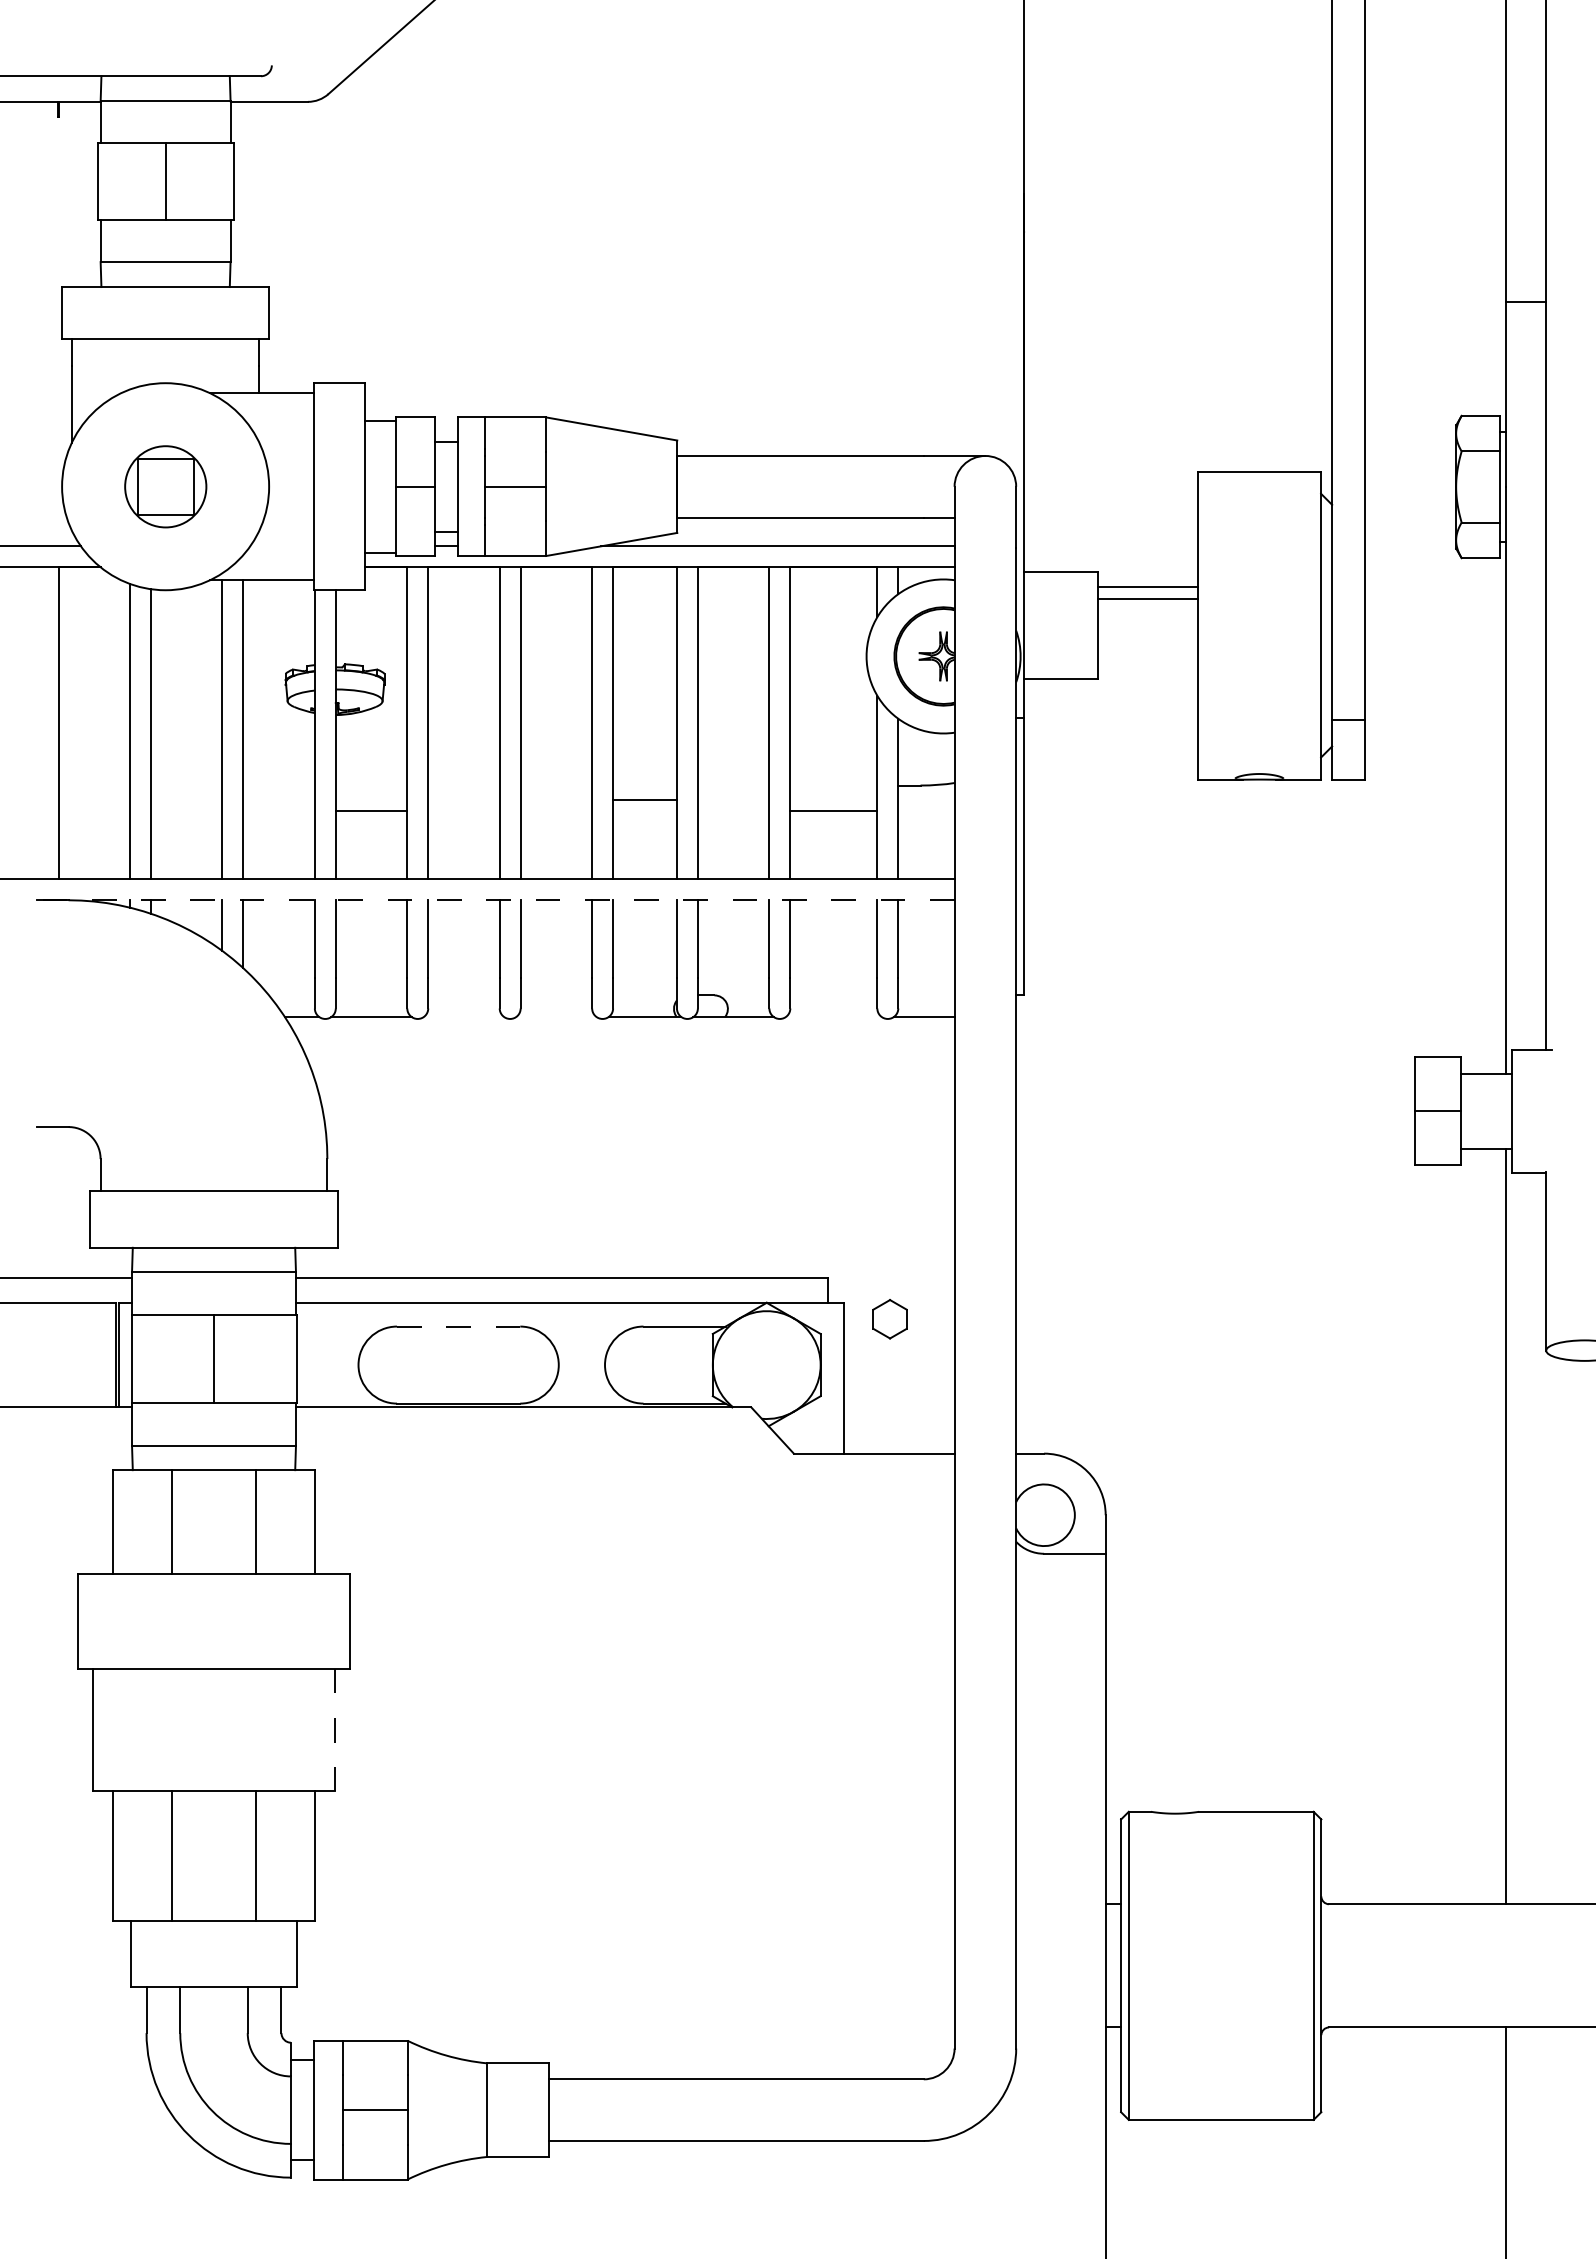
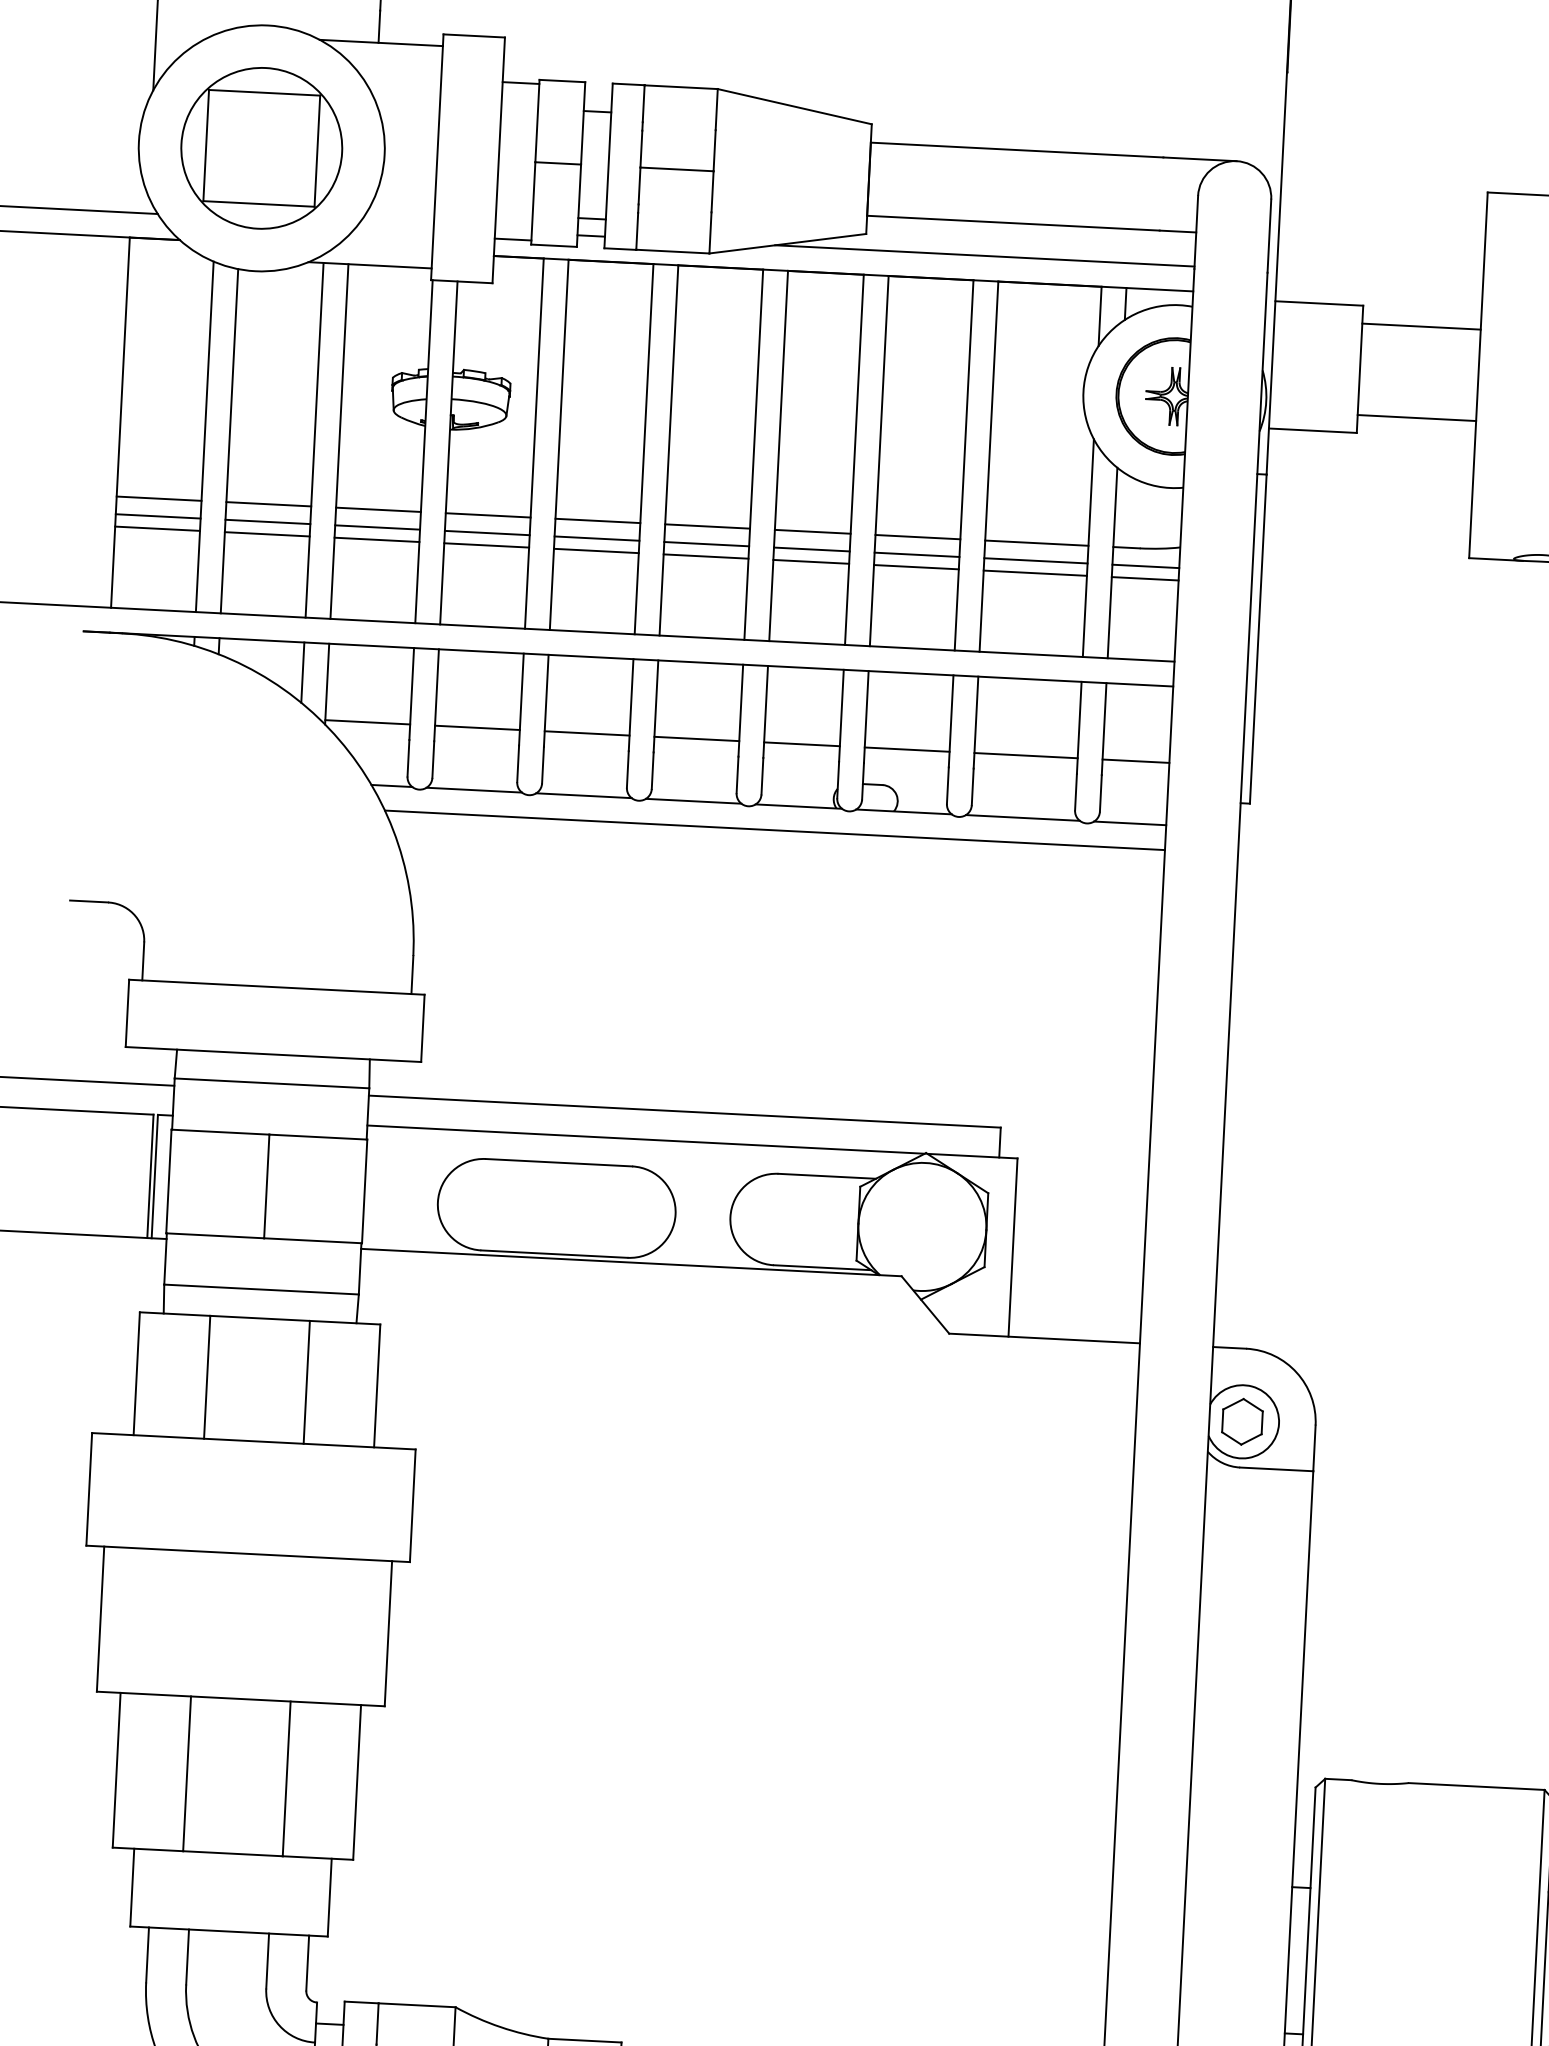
part: (165, 486) -> (261, 148), size x1.67
line: (1147, 599) -> (1416, 418), moved
line: (93, 785) -> (158, 498), added
line: (186, 785) -> (268, 504), added
line: (278, 785) -> (377, 509), added
line: (371, 785) -> (488, 515), added
line: (463, 785) -> (597, 520), added
line: (556, 785) -> (707, 526), added
line: (644, 785) -> (812, 531), added
line: (733, 785) -> (917, 537), added
line: (833, 785) -> (1036, 543), added
line: (93, 800) -> (157, 516), added
line: (186, 800) -> (267, 522), added
line: (278, 800) -> (376, 527), added
line: (371, 800) -> (487, 533), added
line: (463, 800) -> (596, 538), added
line: (556, 800) -> (706, 544), added
line: (733, 800) -> (916, 554), added
line: (833, 800) -> (1035, 560), added
line: (926, 800) -> (1145, 566), added
line: (93, 810) -> (156, 528), added
line: (186, 810) -> (267, 533), added
line: (278, 810) -> (376, 539), added
line: (463, 810) -> (595, 550), added
line: (556, 810) -> (706, 556), added
line: (644, 810) -> (810, 561), added
line: (733, 810) -> (916, 566), added
line: (926, 810) -> (1145, 578), added
line: (495, 900) -> (628, 659), dashed -> solid
line: (278, 964) -> (367, 722), added
line: (371, 964) -> (477, 727), added
line: (463, 964) -> (586, 733), added
line: (556, 964) -> (696, 738), added
line: (644, 964) -> (801, 744), added
line: (733, 964) -> (907, 749), added
line: (833, 964) -> (1025, 755), added
line: (926, 964) -> (1136, 761), added
line: (463, 1017) -> (583, 796), added
line: (556, 1017) -> (693, 801), added
line: (833, 1017) -> (1022, 818), added
line: (625, 1038) -> (774, 830), added
part: (889, 1319) -> (1241, 1422), moved
line: (458, 1326) -> (558, 1162), dashed -> solid
line: (335, 1730) -> (388, 1634), dashed -> solid

